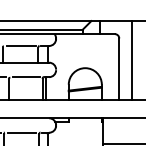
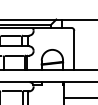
line: (132, 59) -> (82, 44), removed

